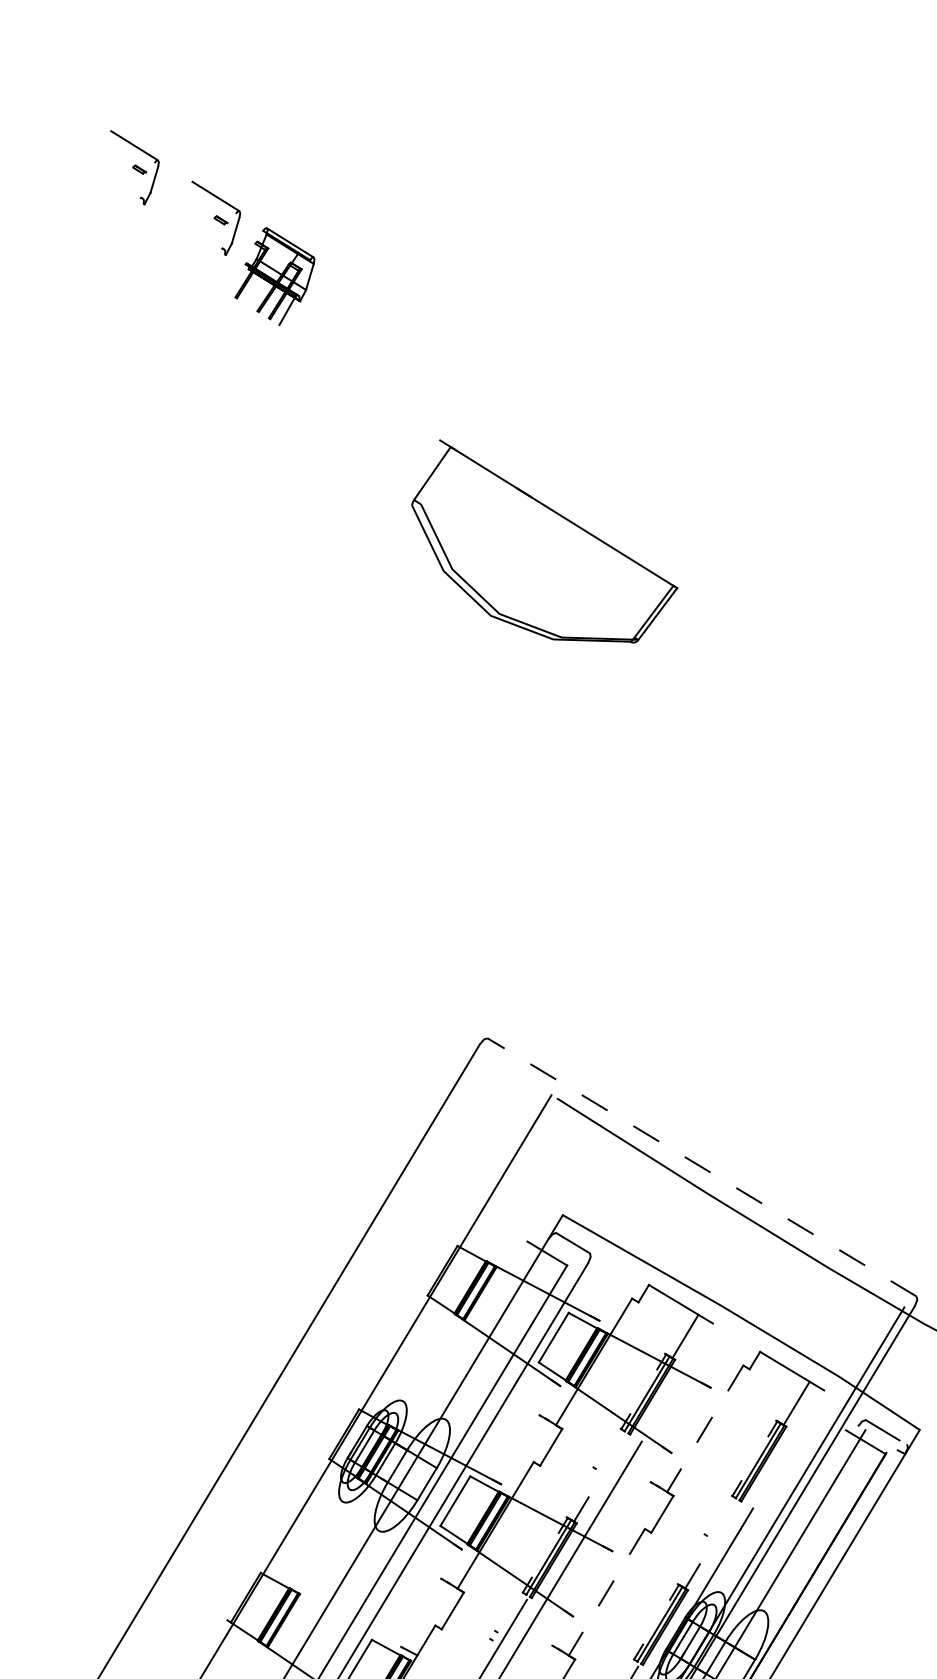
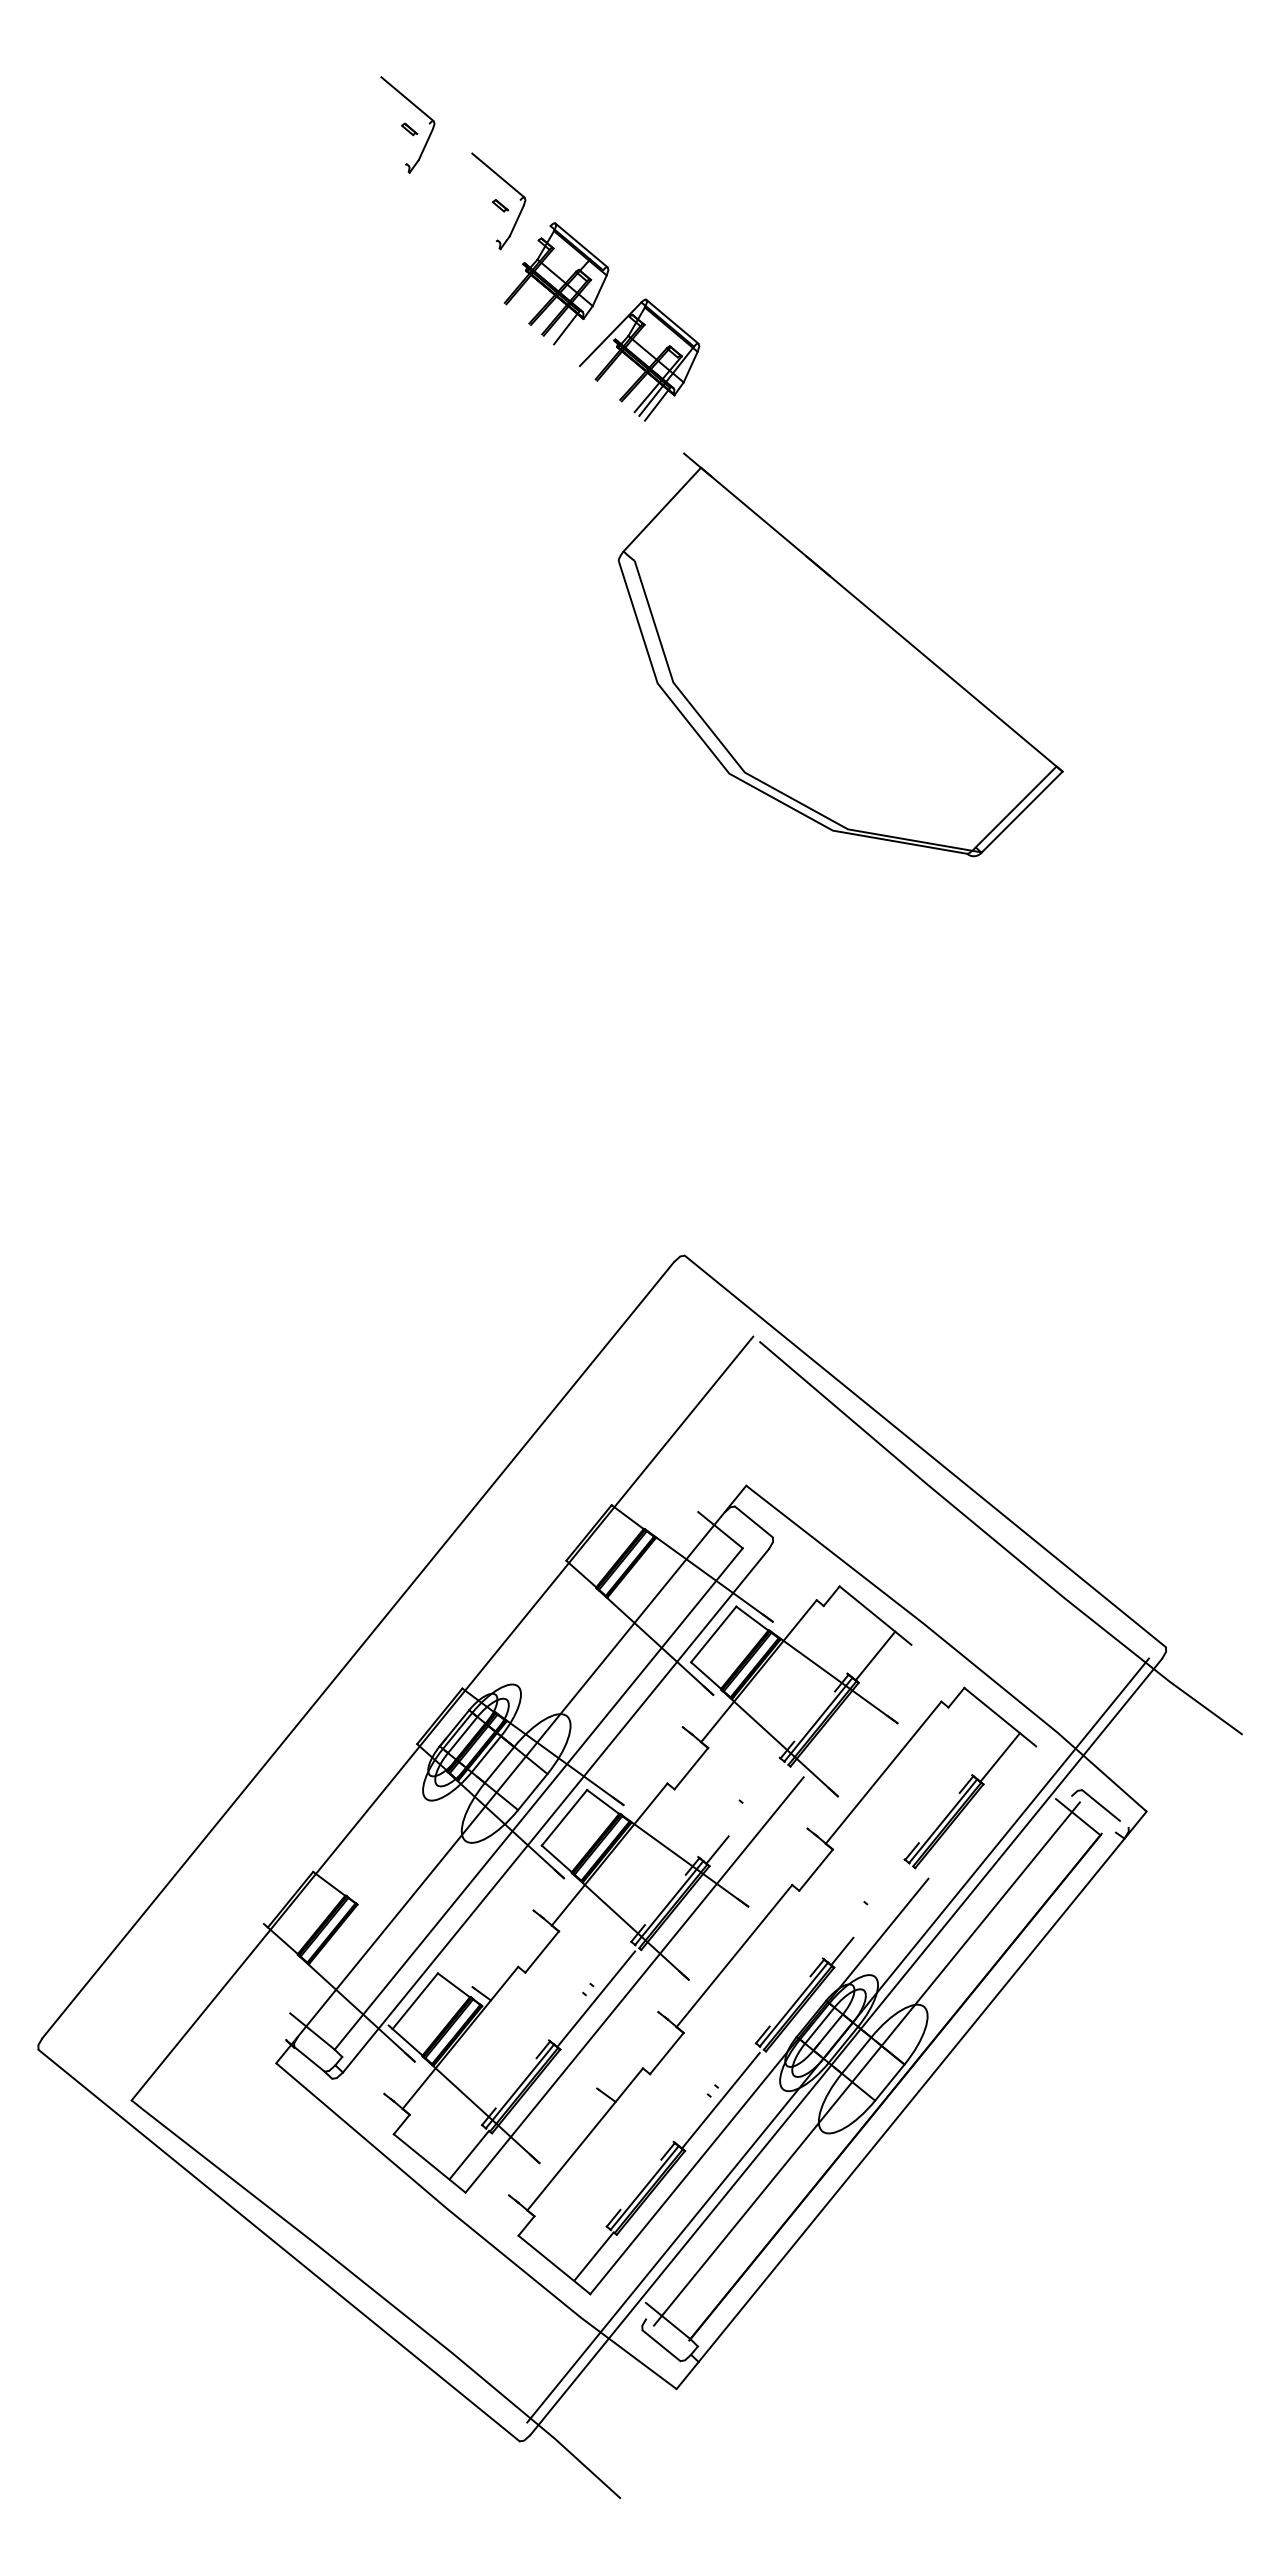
part: (349, 327) -> (639, 359), added
part: (543, 540) -> (840, 654), size x1.43
line: (702, 1167) -> (925, 1451), dashed -> solid
line: (705, 1428) -> (883, 1772), dashed -> solid
line: (607, 1592) -> (734, 1956), dashed -> solid

